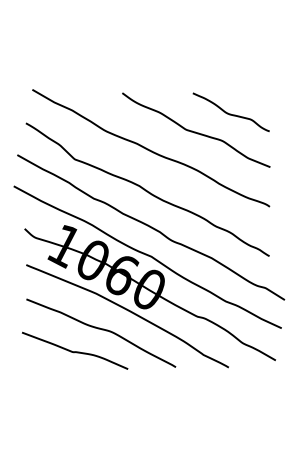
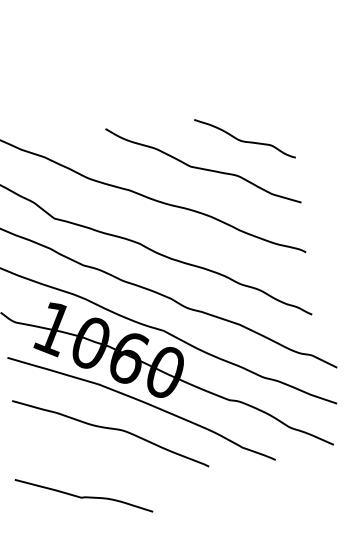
curve: (75, 351) -> (84, 496), moved

